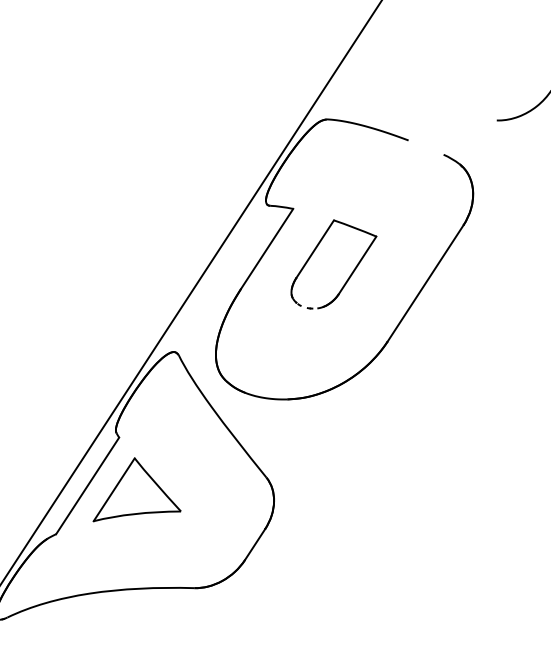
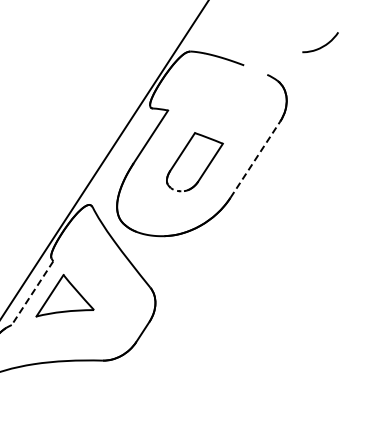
part: (349, 274) -> (205, 168), moved
line: (425, 283) -> (255, 159), solid -> dashed
line: (87, 486) -> (32, 293), solid -> dashed

